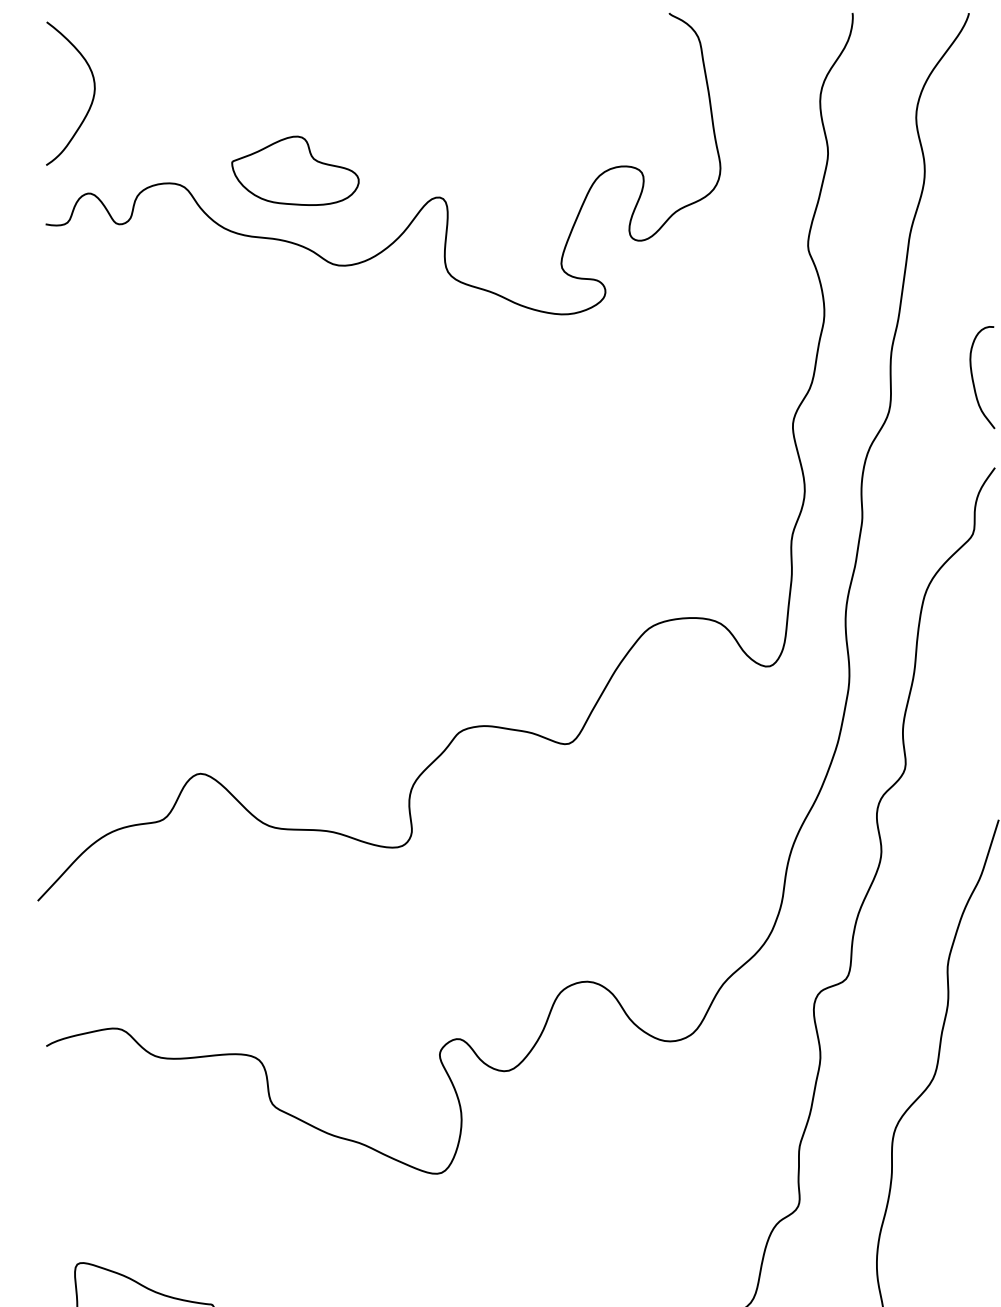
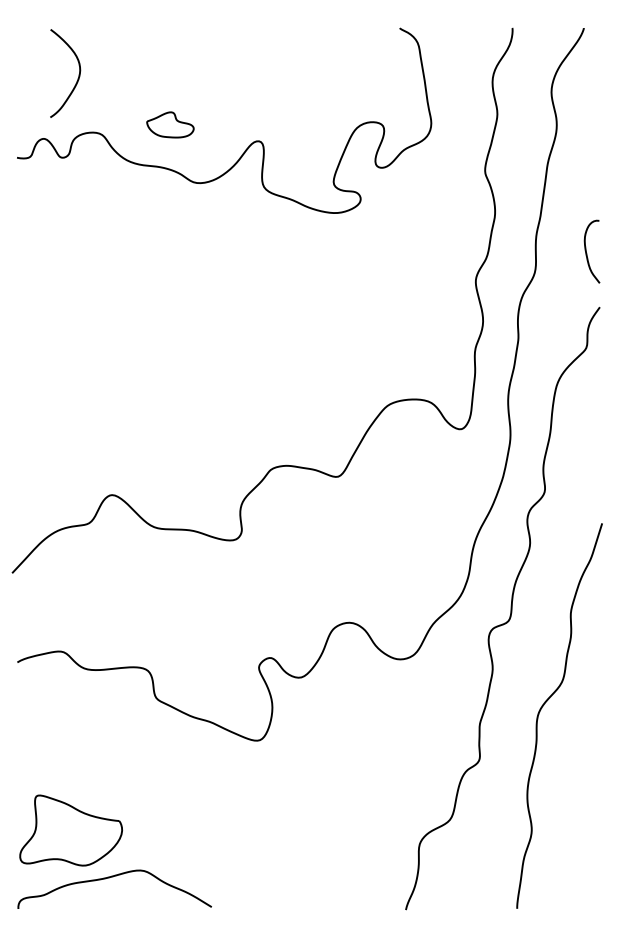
curve: (90, 101) -> (77, 78), moved
part: (295, 170) -> (170, 124), size x0.6

